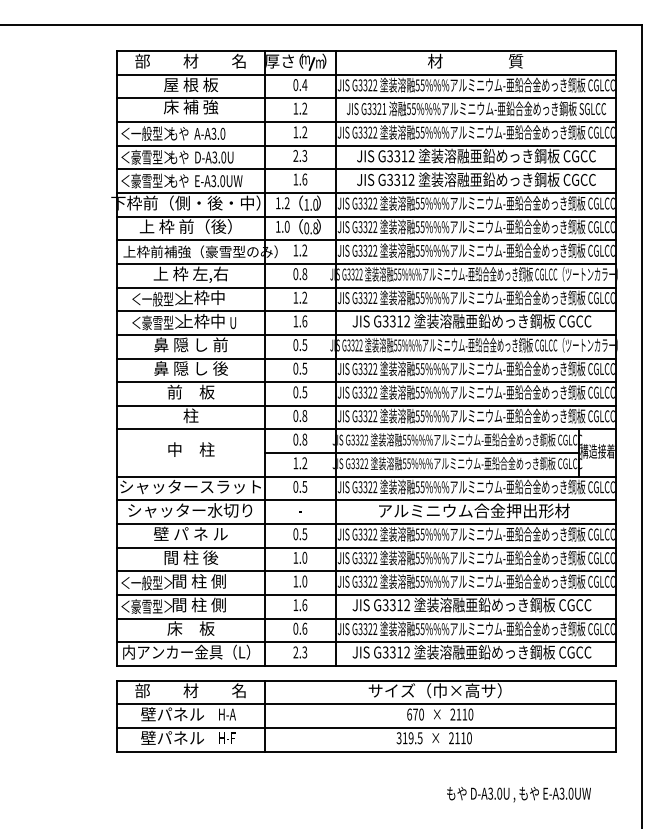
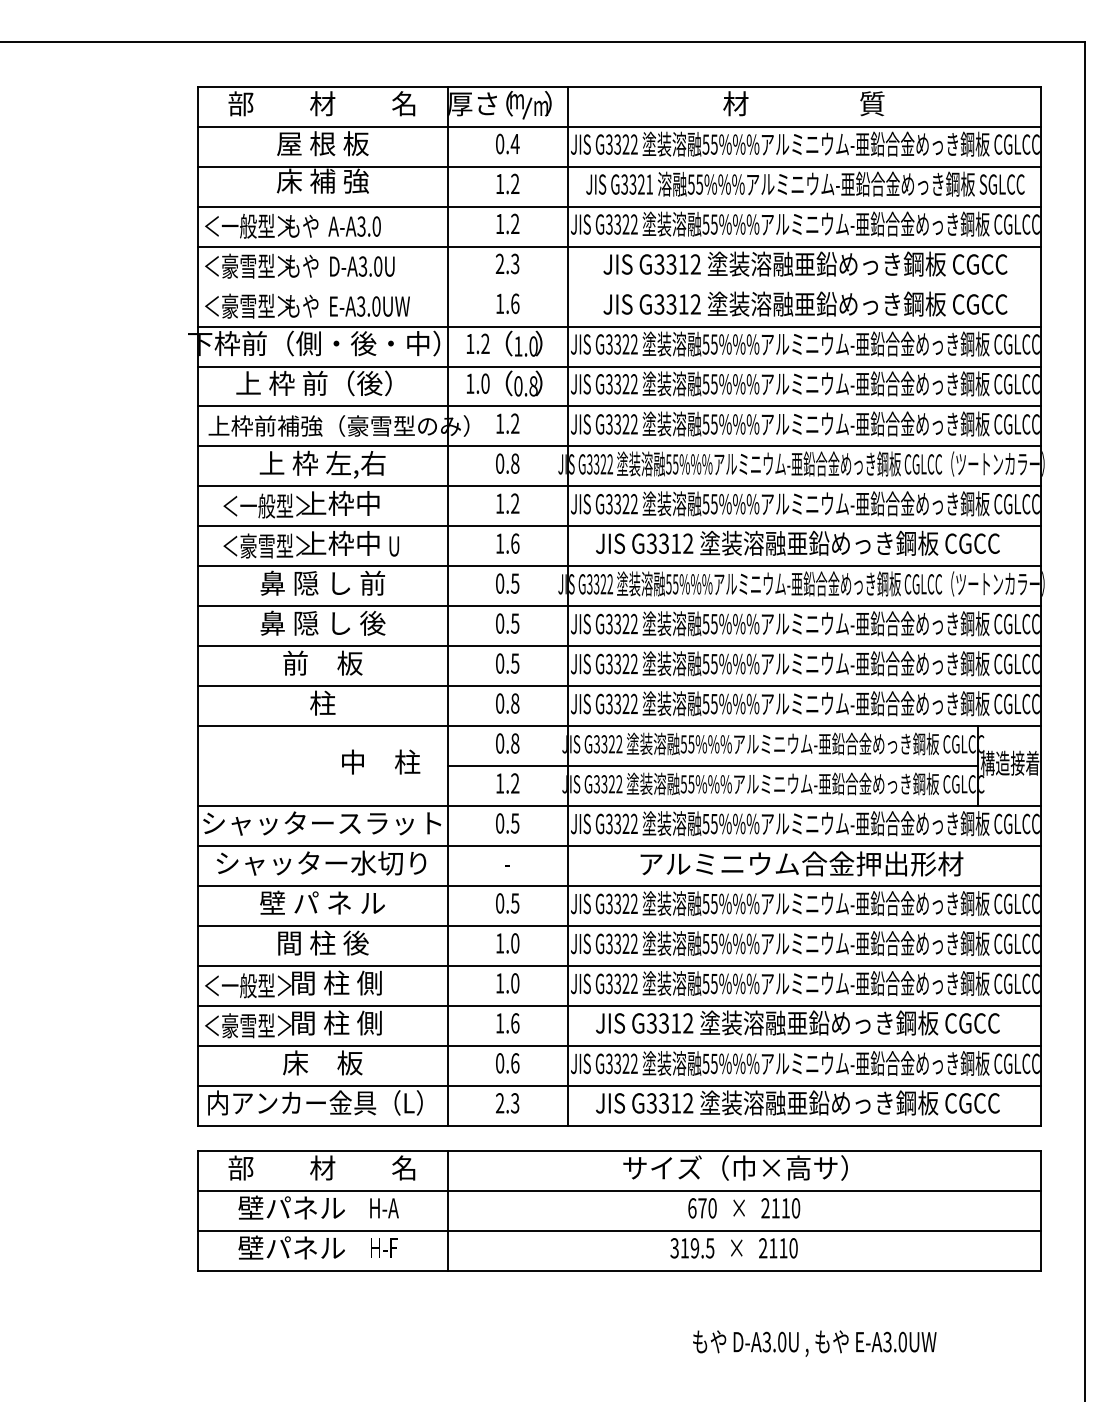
line: (366, 169) -> (619, 286), removed
text: (191, 449) -> (381, 761), moved
text: (518, 794) -> (813, 1343), moved

